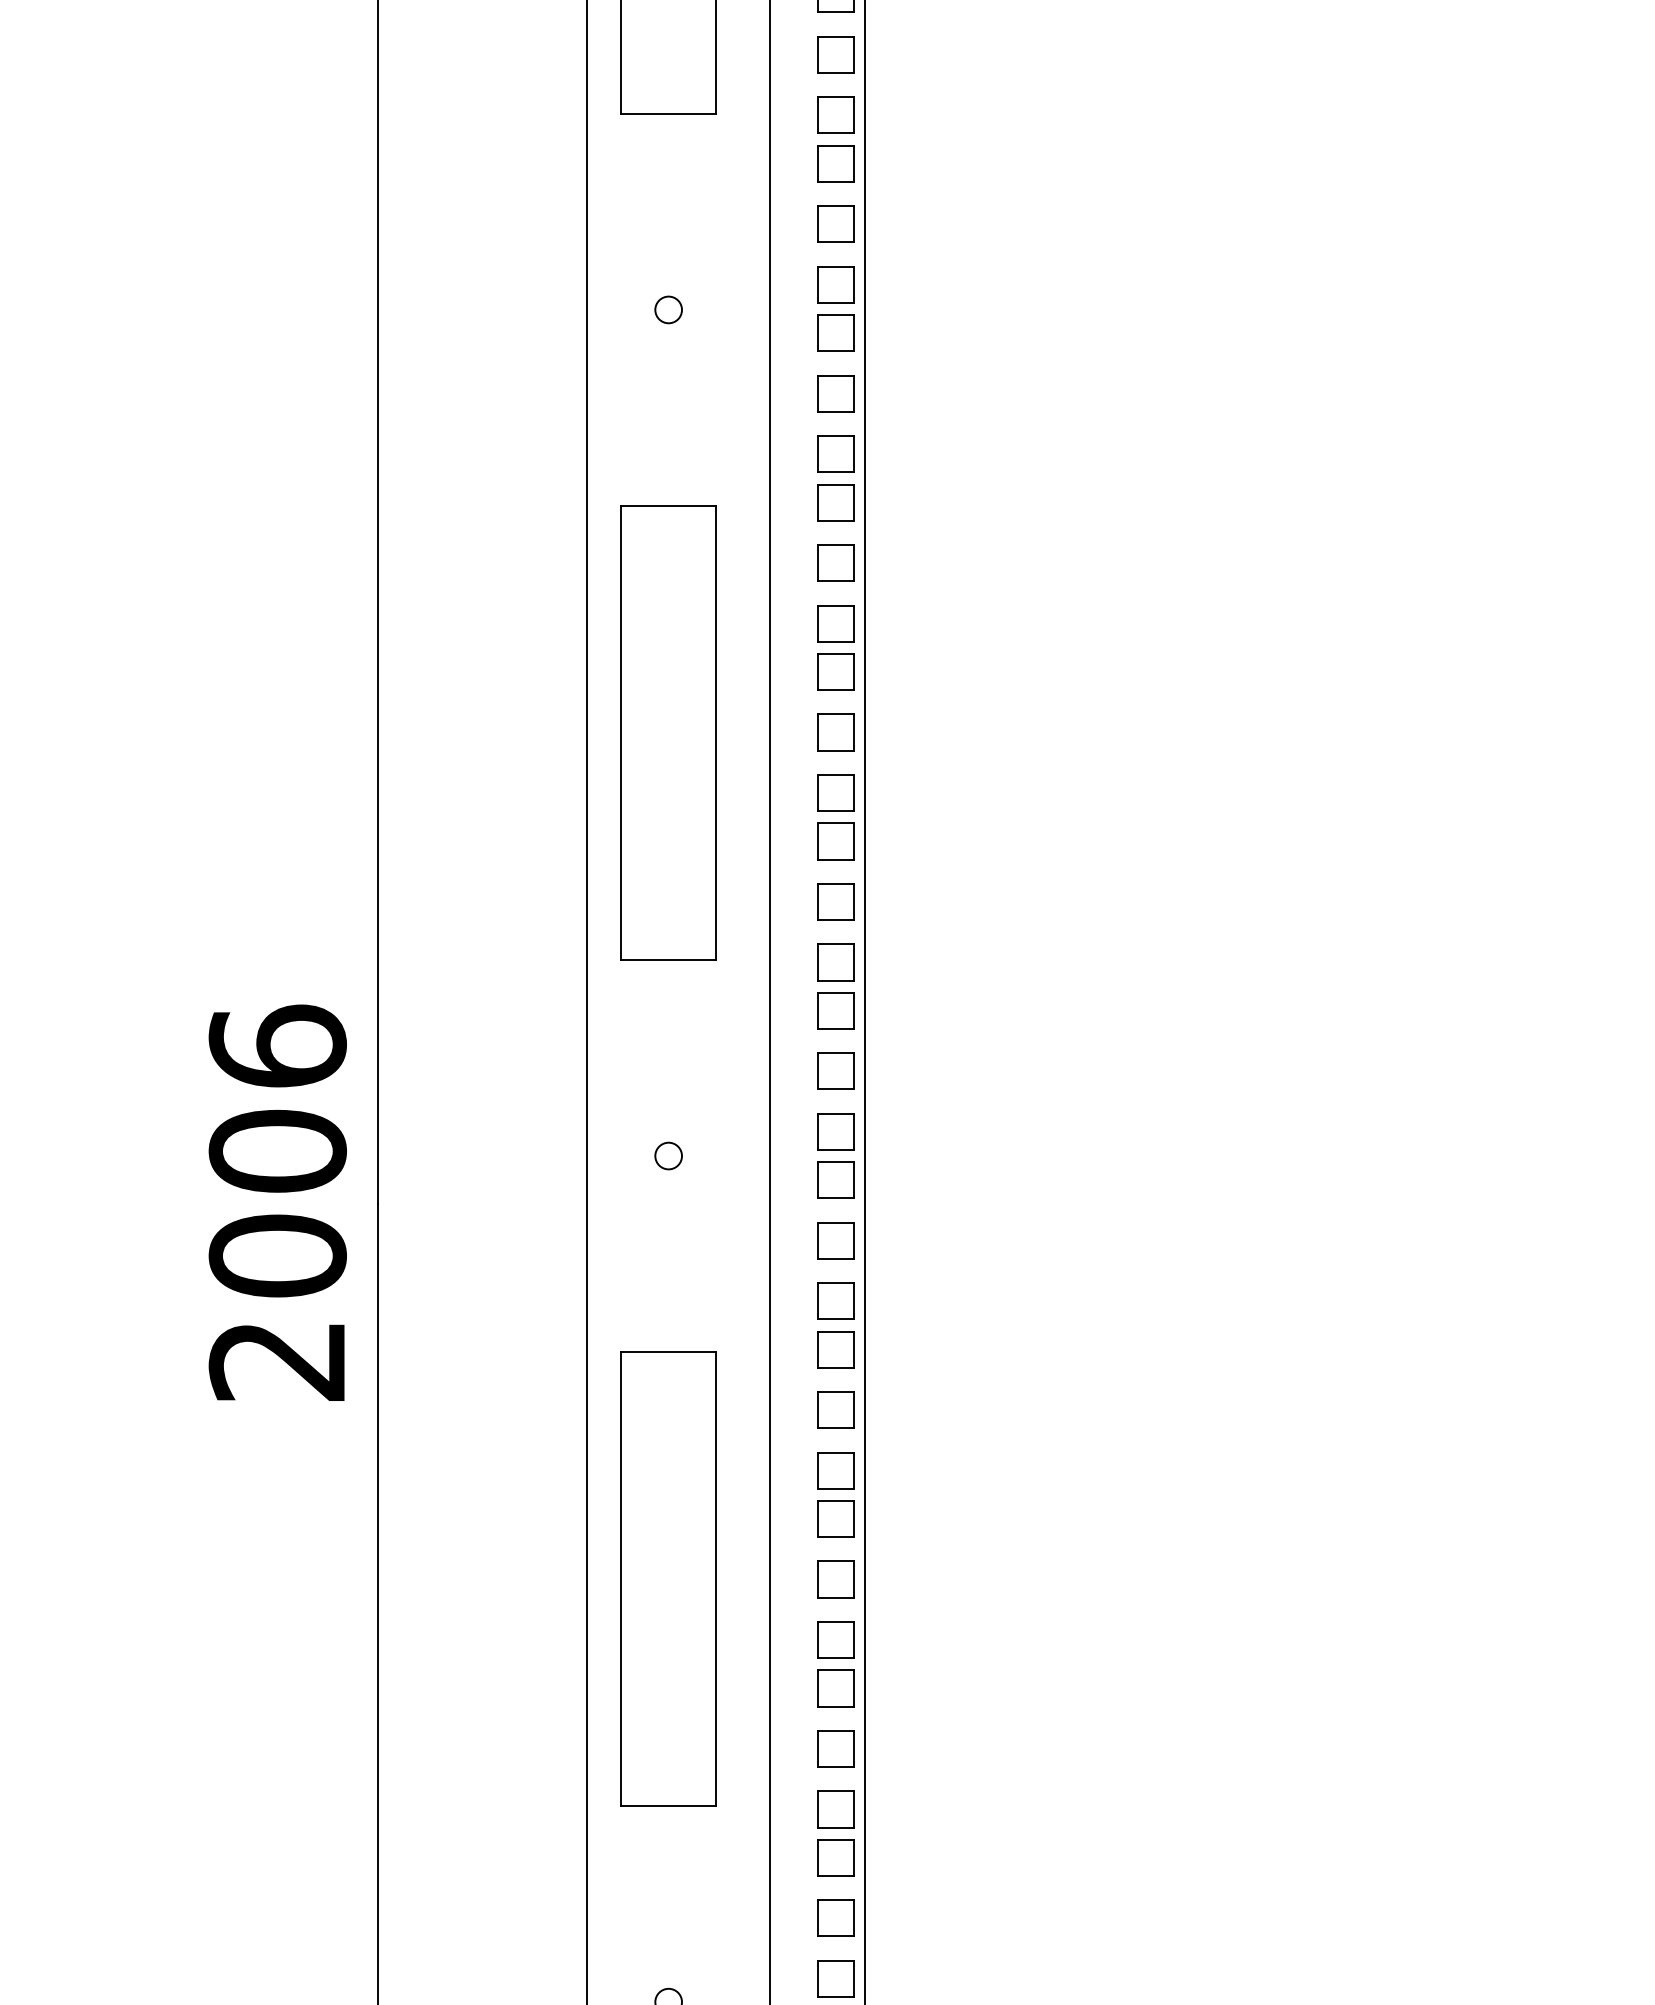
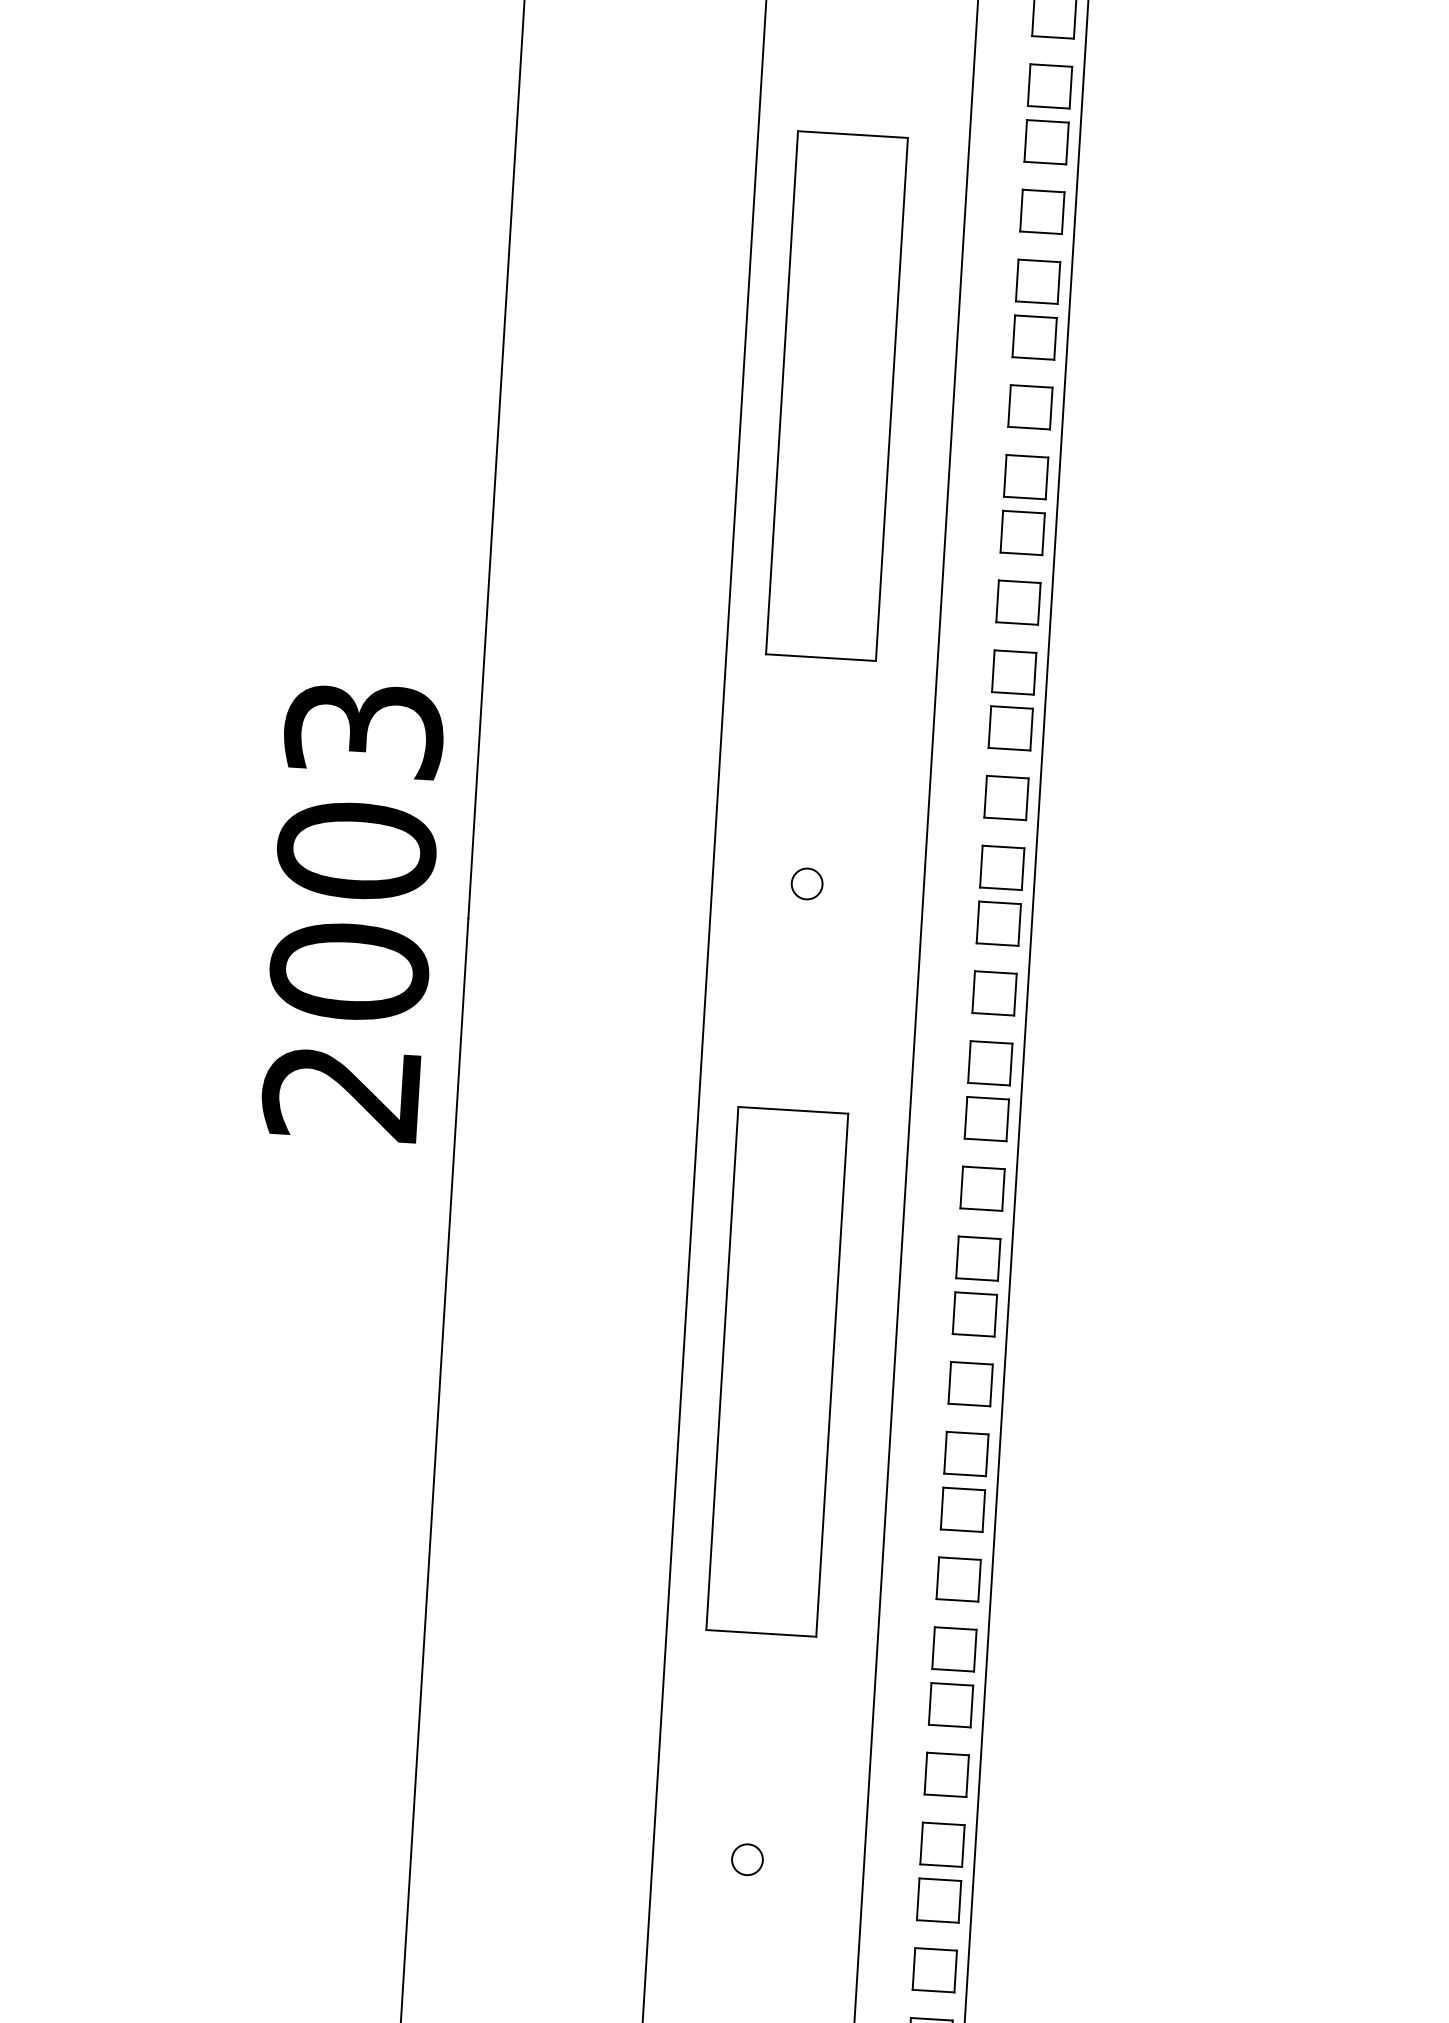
text: (277, 1045) -> (363, 728), 2006 -> 2003

